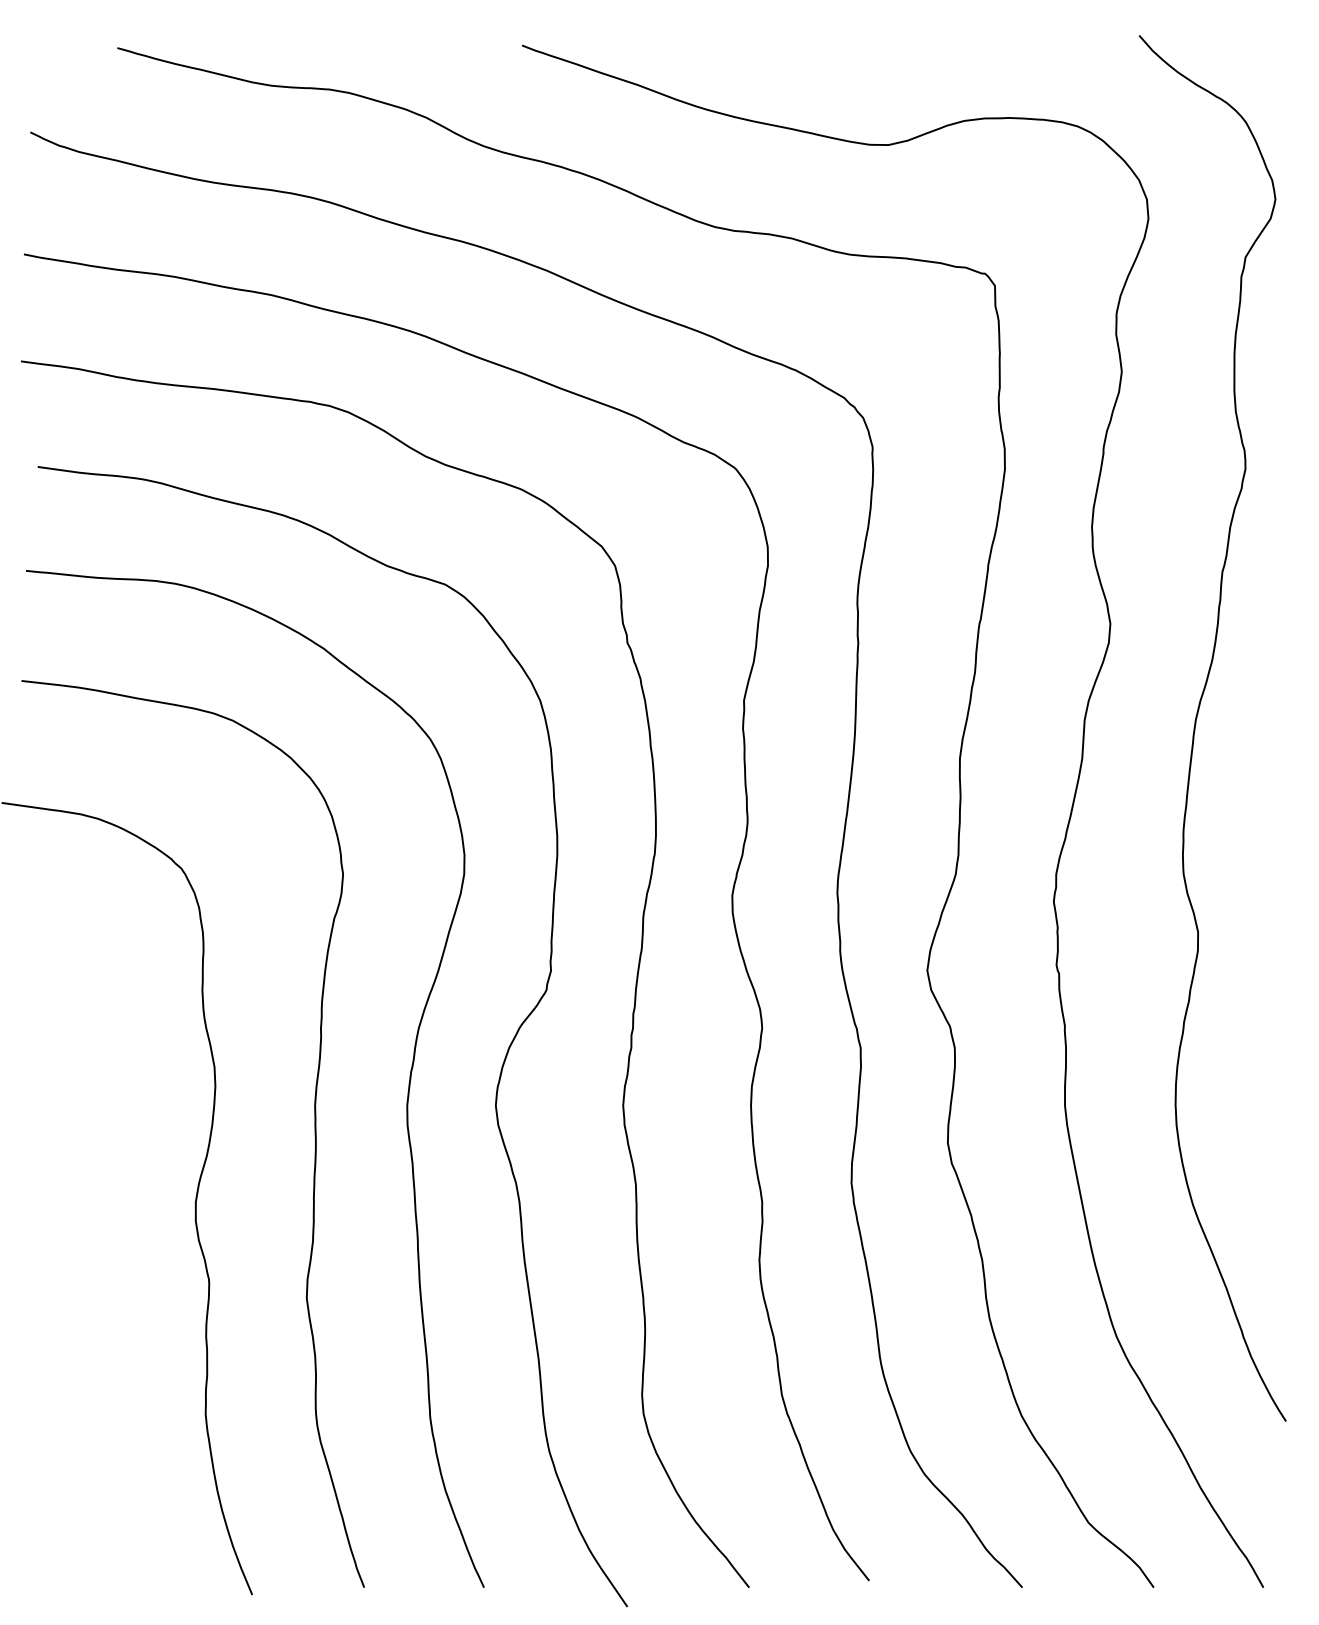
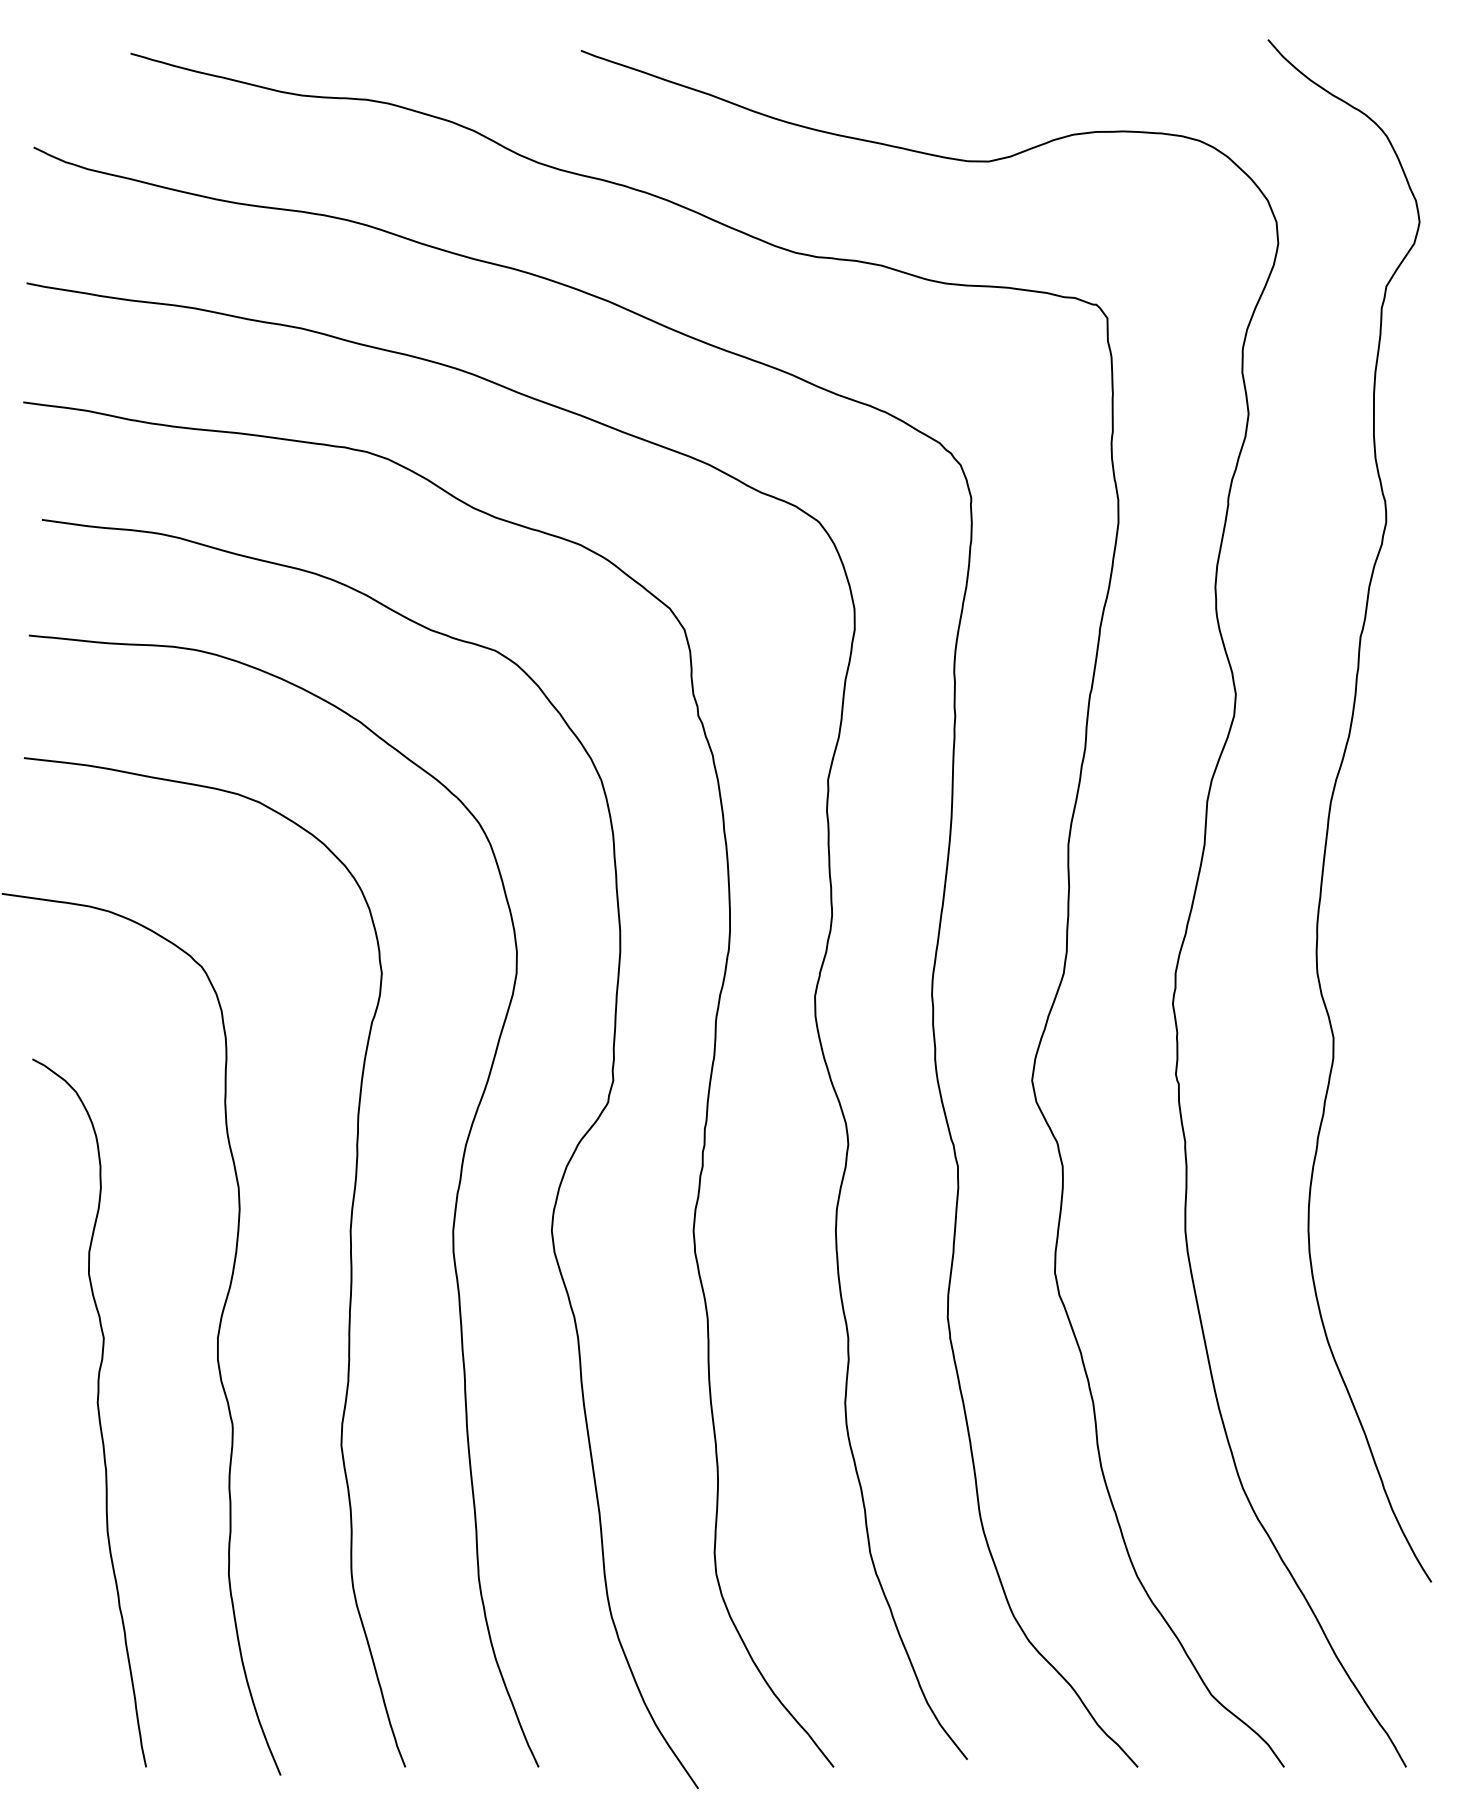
curve: (87, 1267) -> (97, 1410), added

